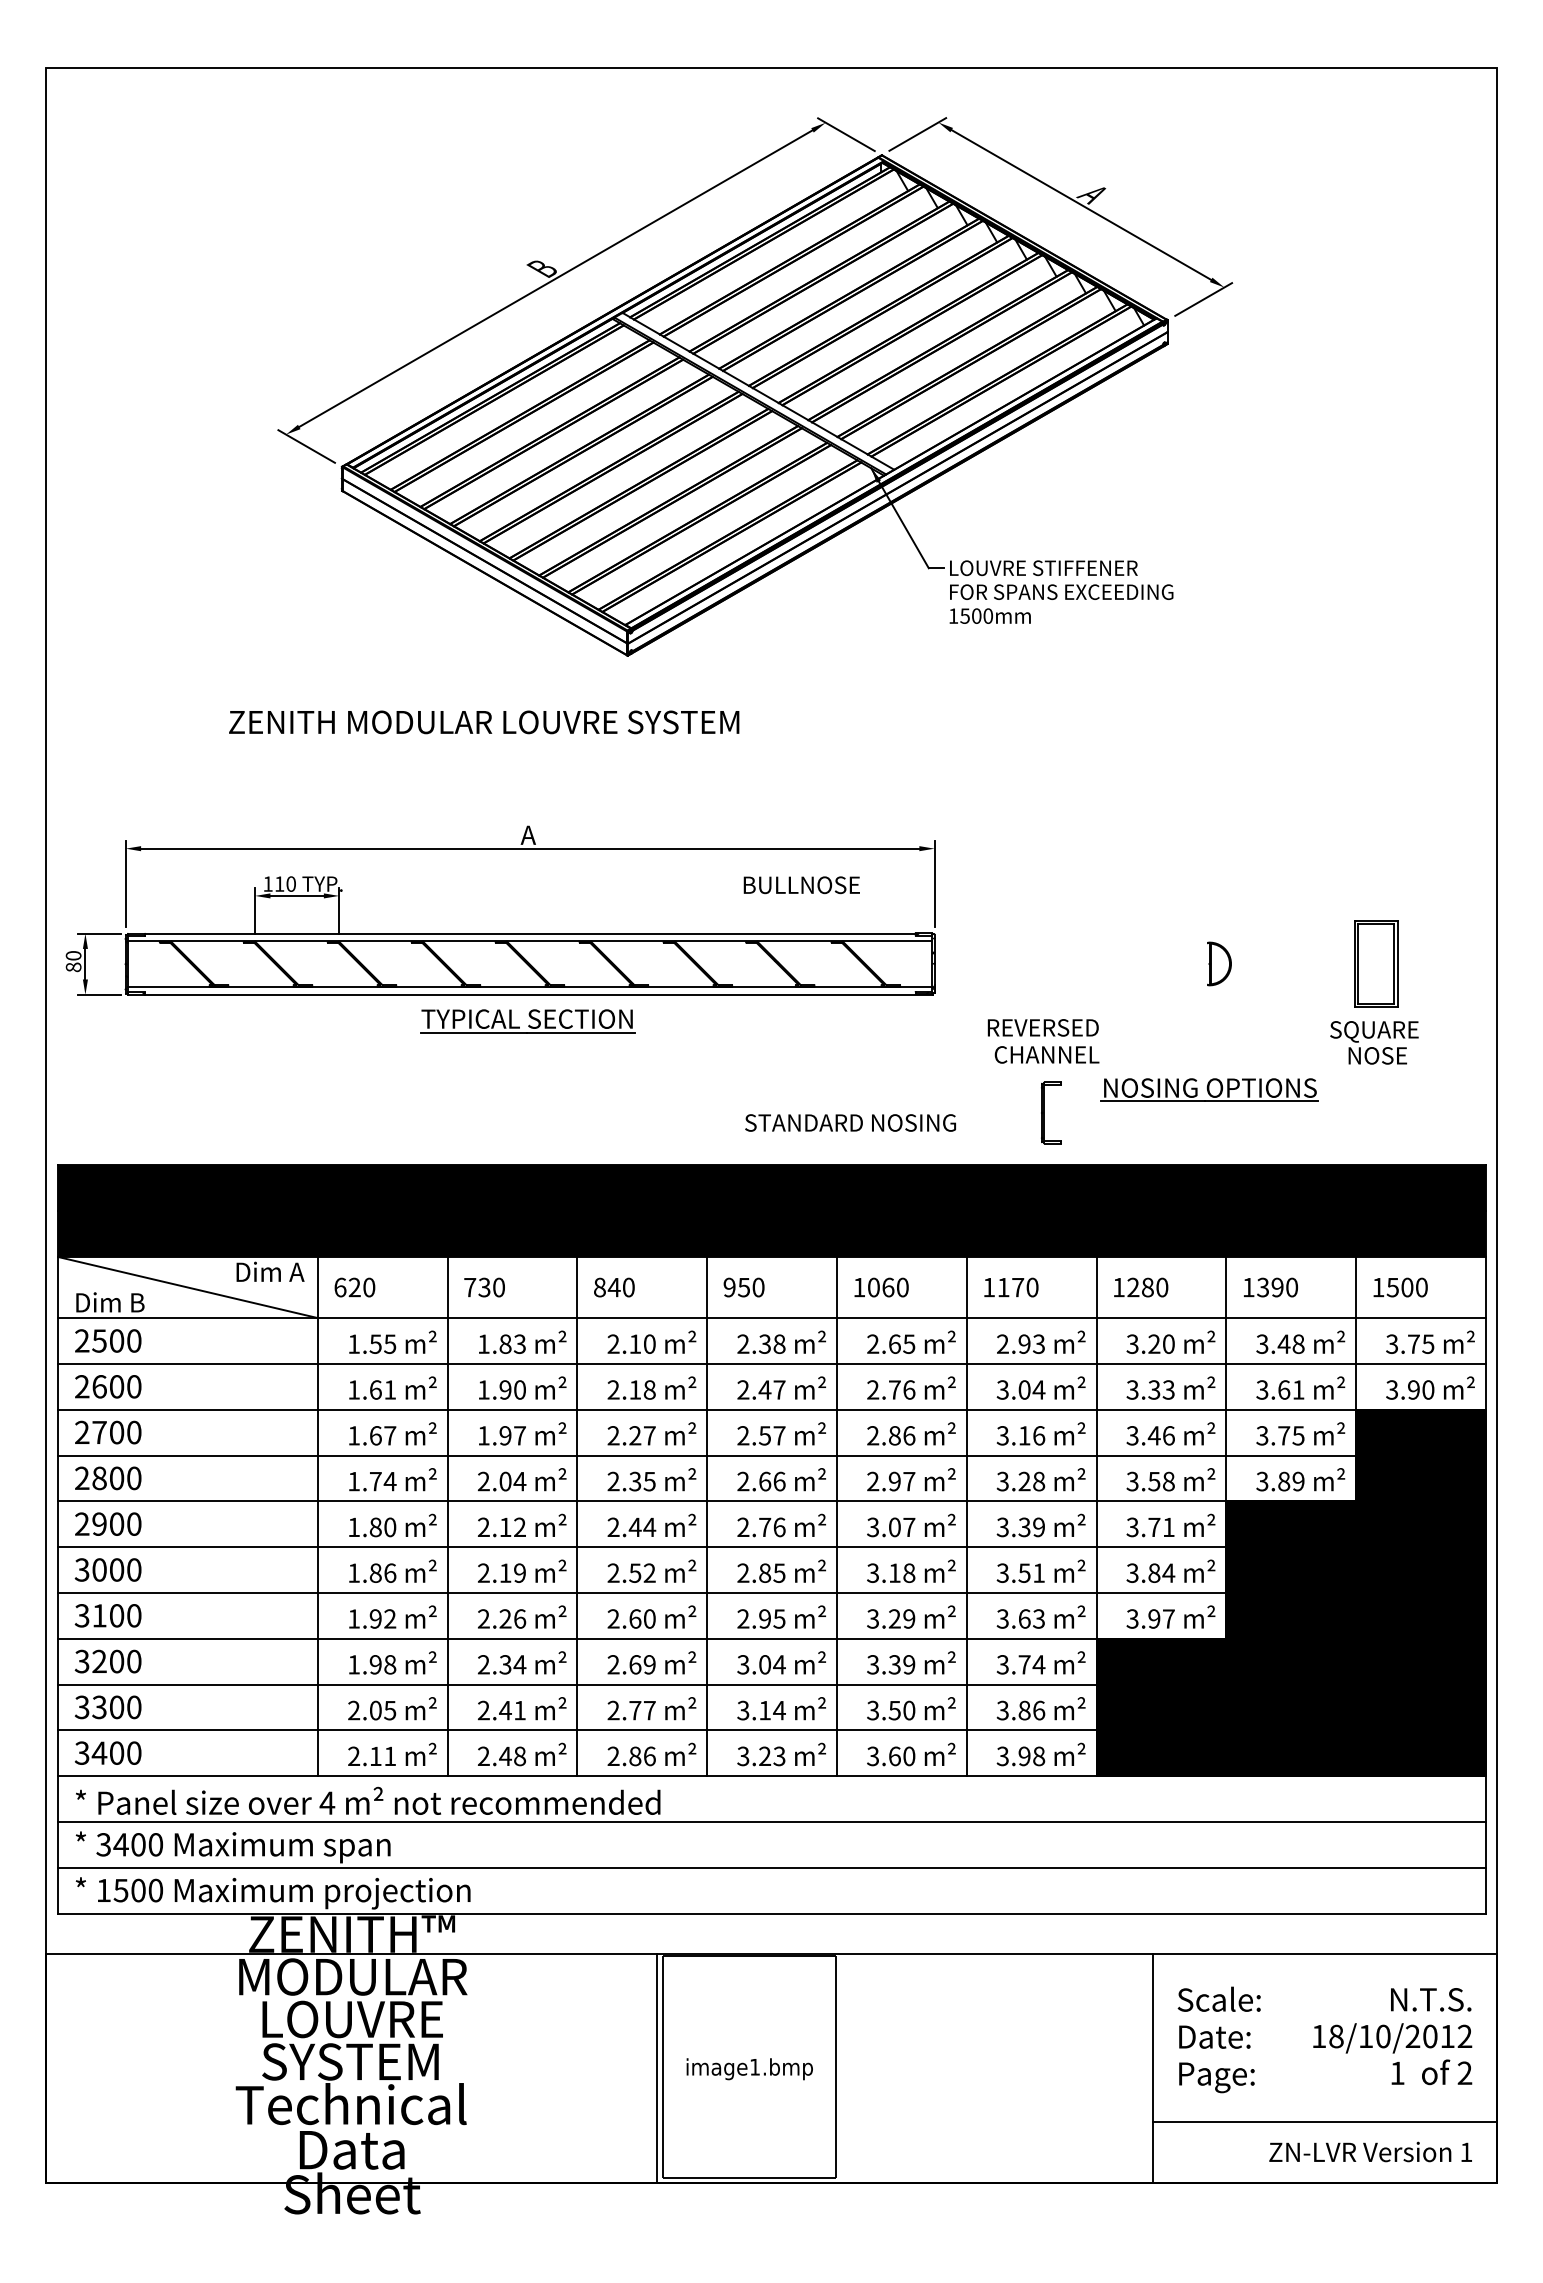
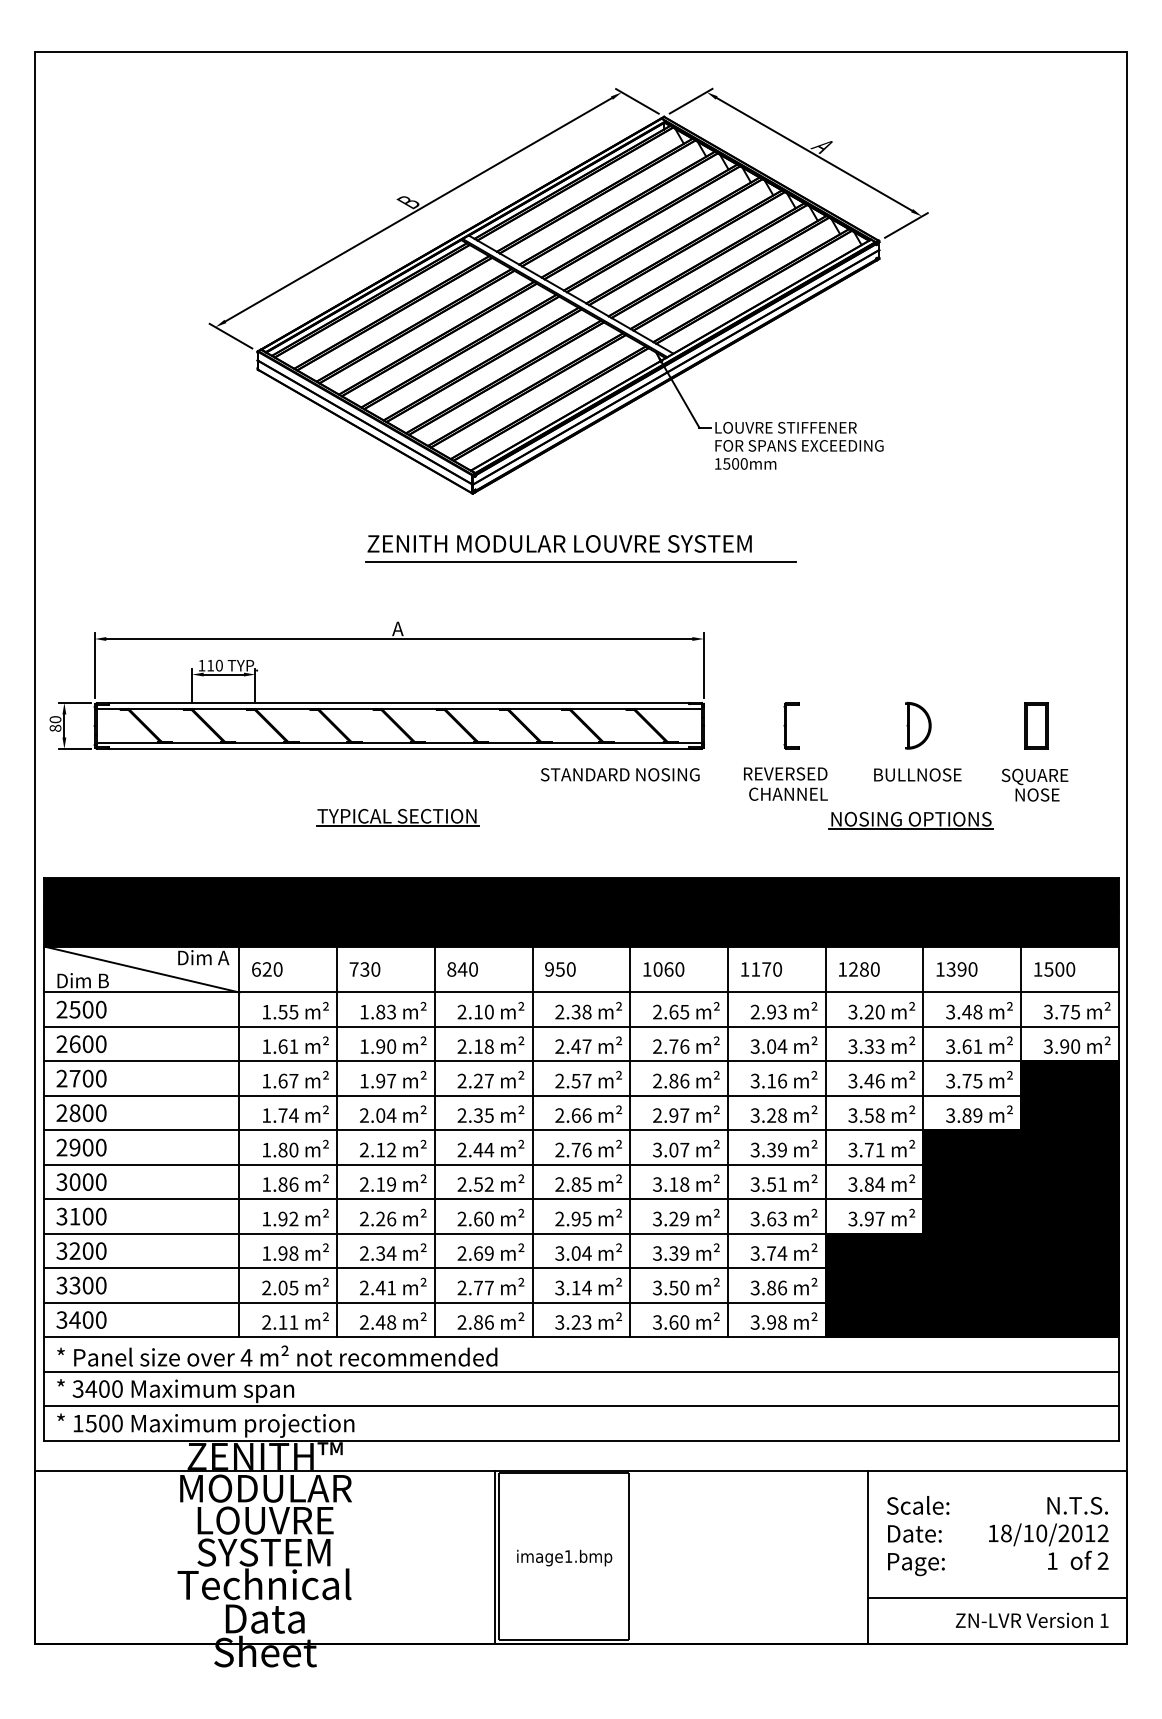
text: (484, 722) -> (559, 543), moved
line: (771, 745) -> (581, 561), added
text: (801, 885) -> (917, 775), moved
part: (1219, 963) -> (918, 725), size x1.43
part: (1376, 963) -> (1036, 725), size x0.71
part: (527, 1021) -> (397, 818), moved
part: (1044, 1112) -> (786, 725), moved
text: (850, 1122) -> (620, 774), moved

